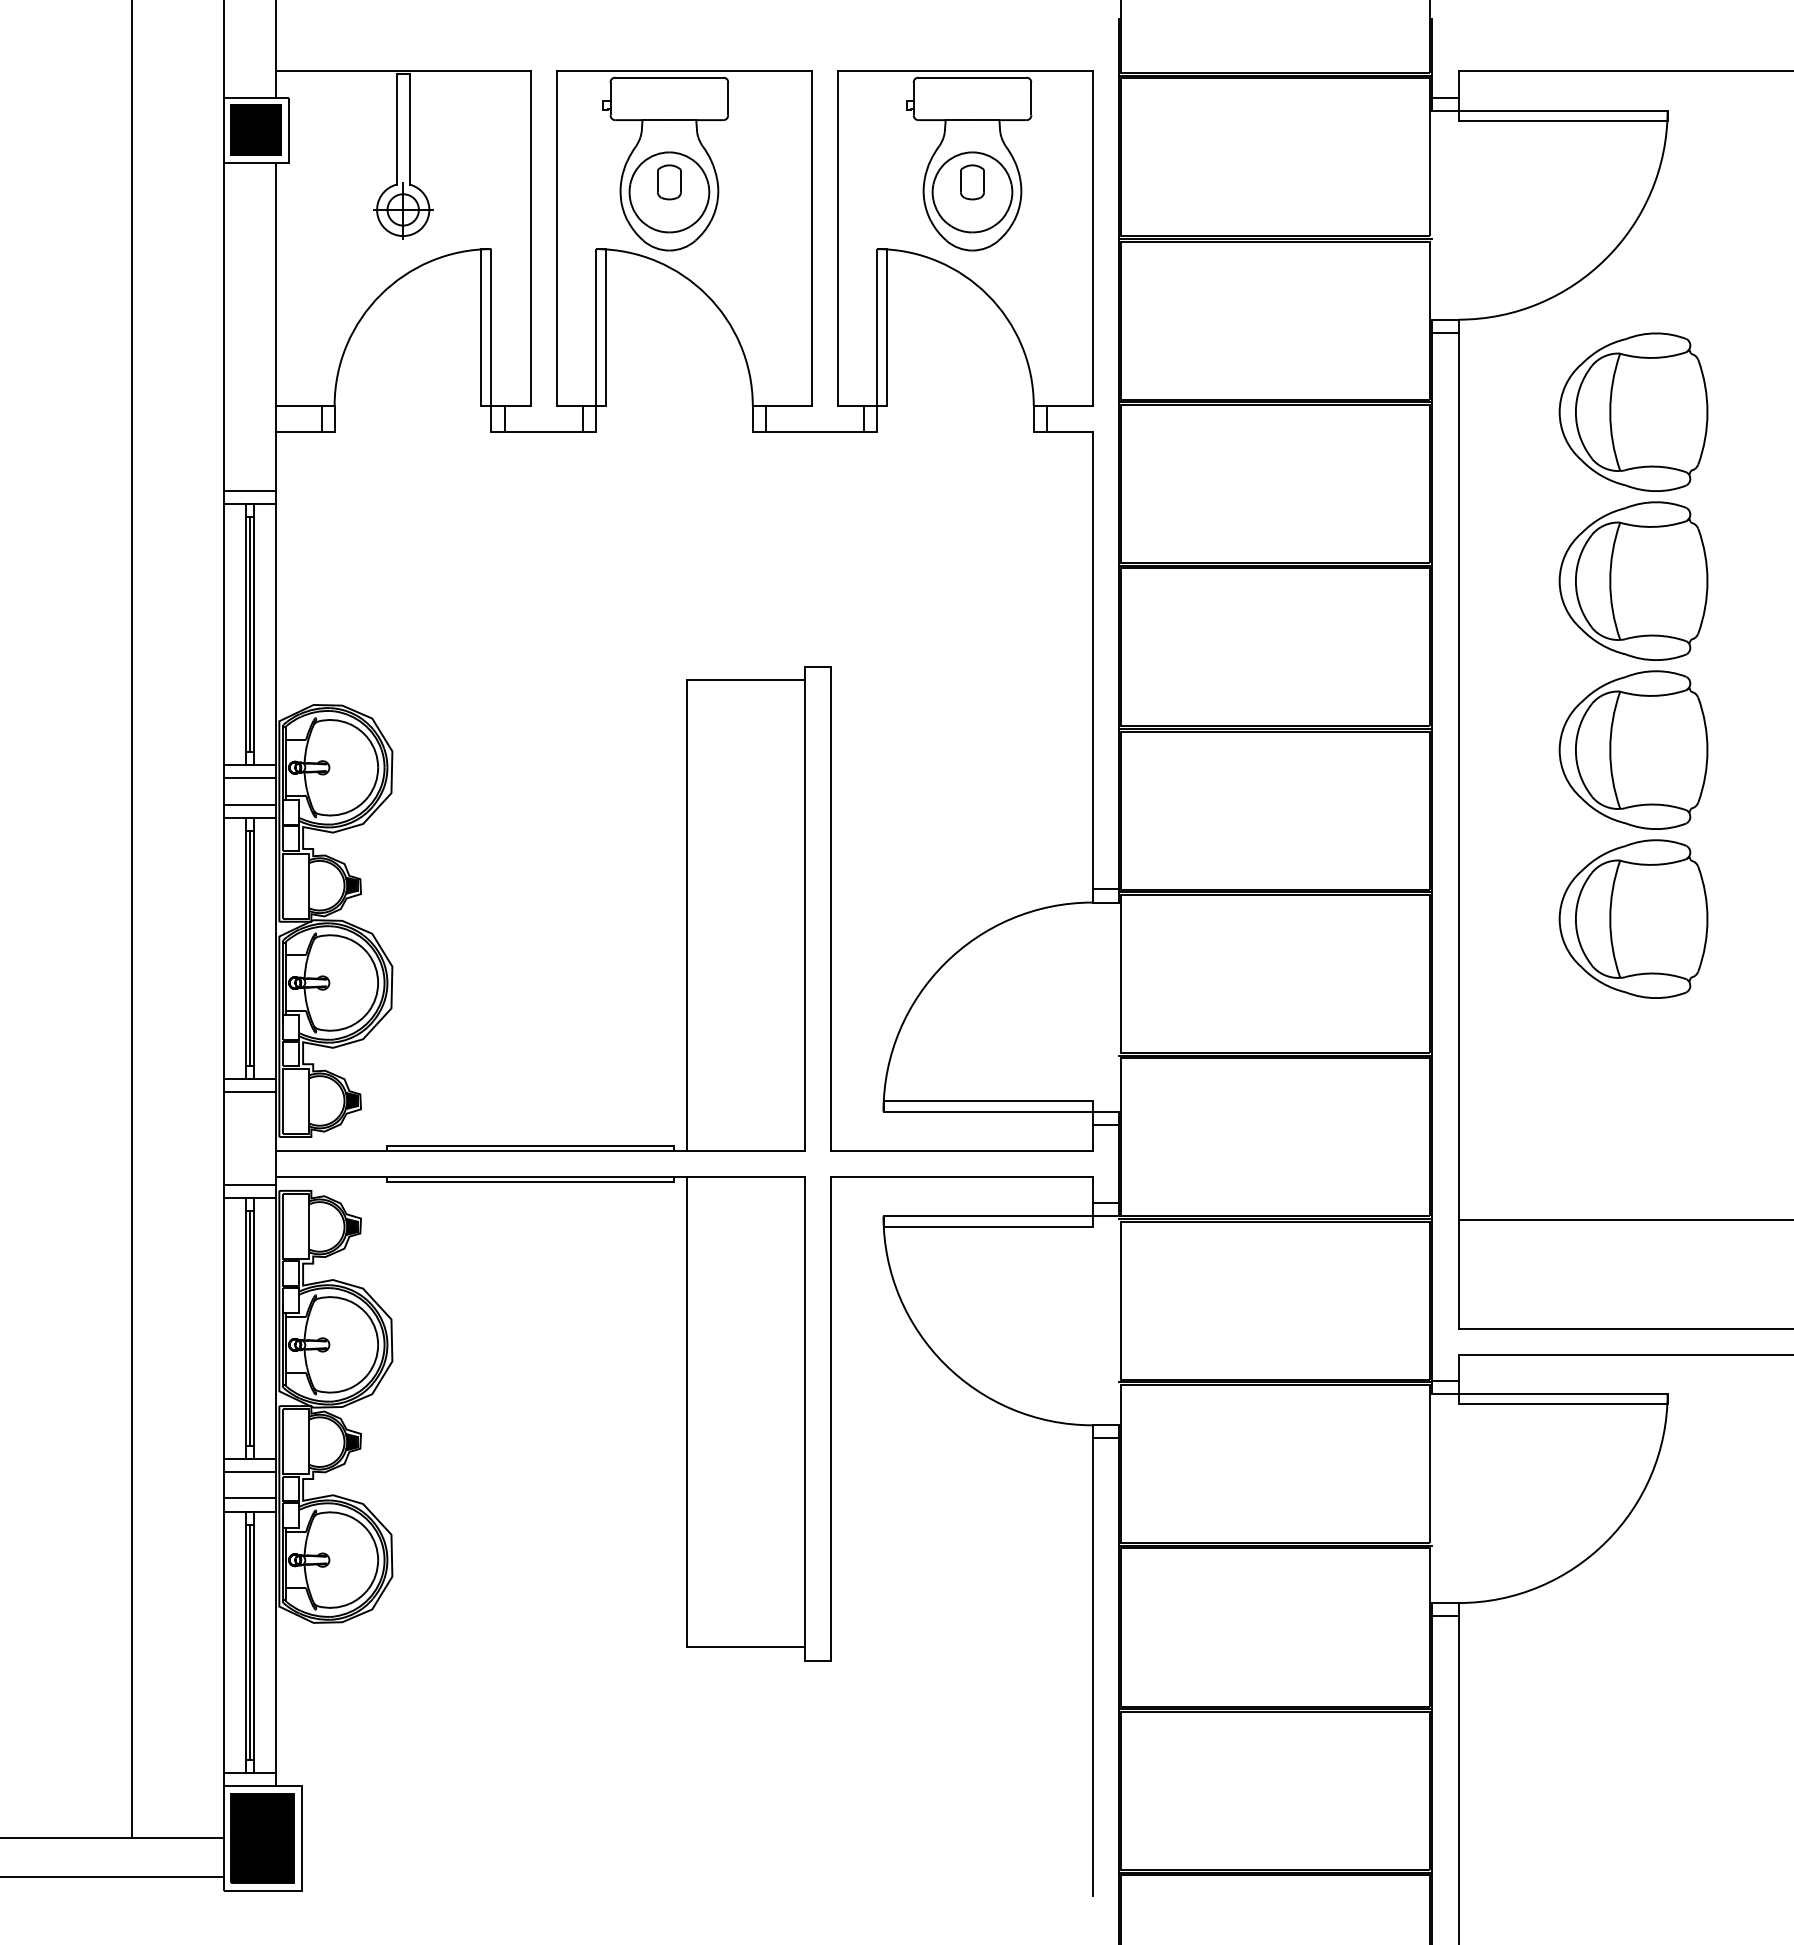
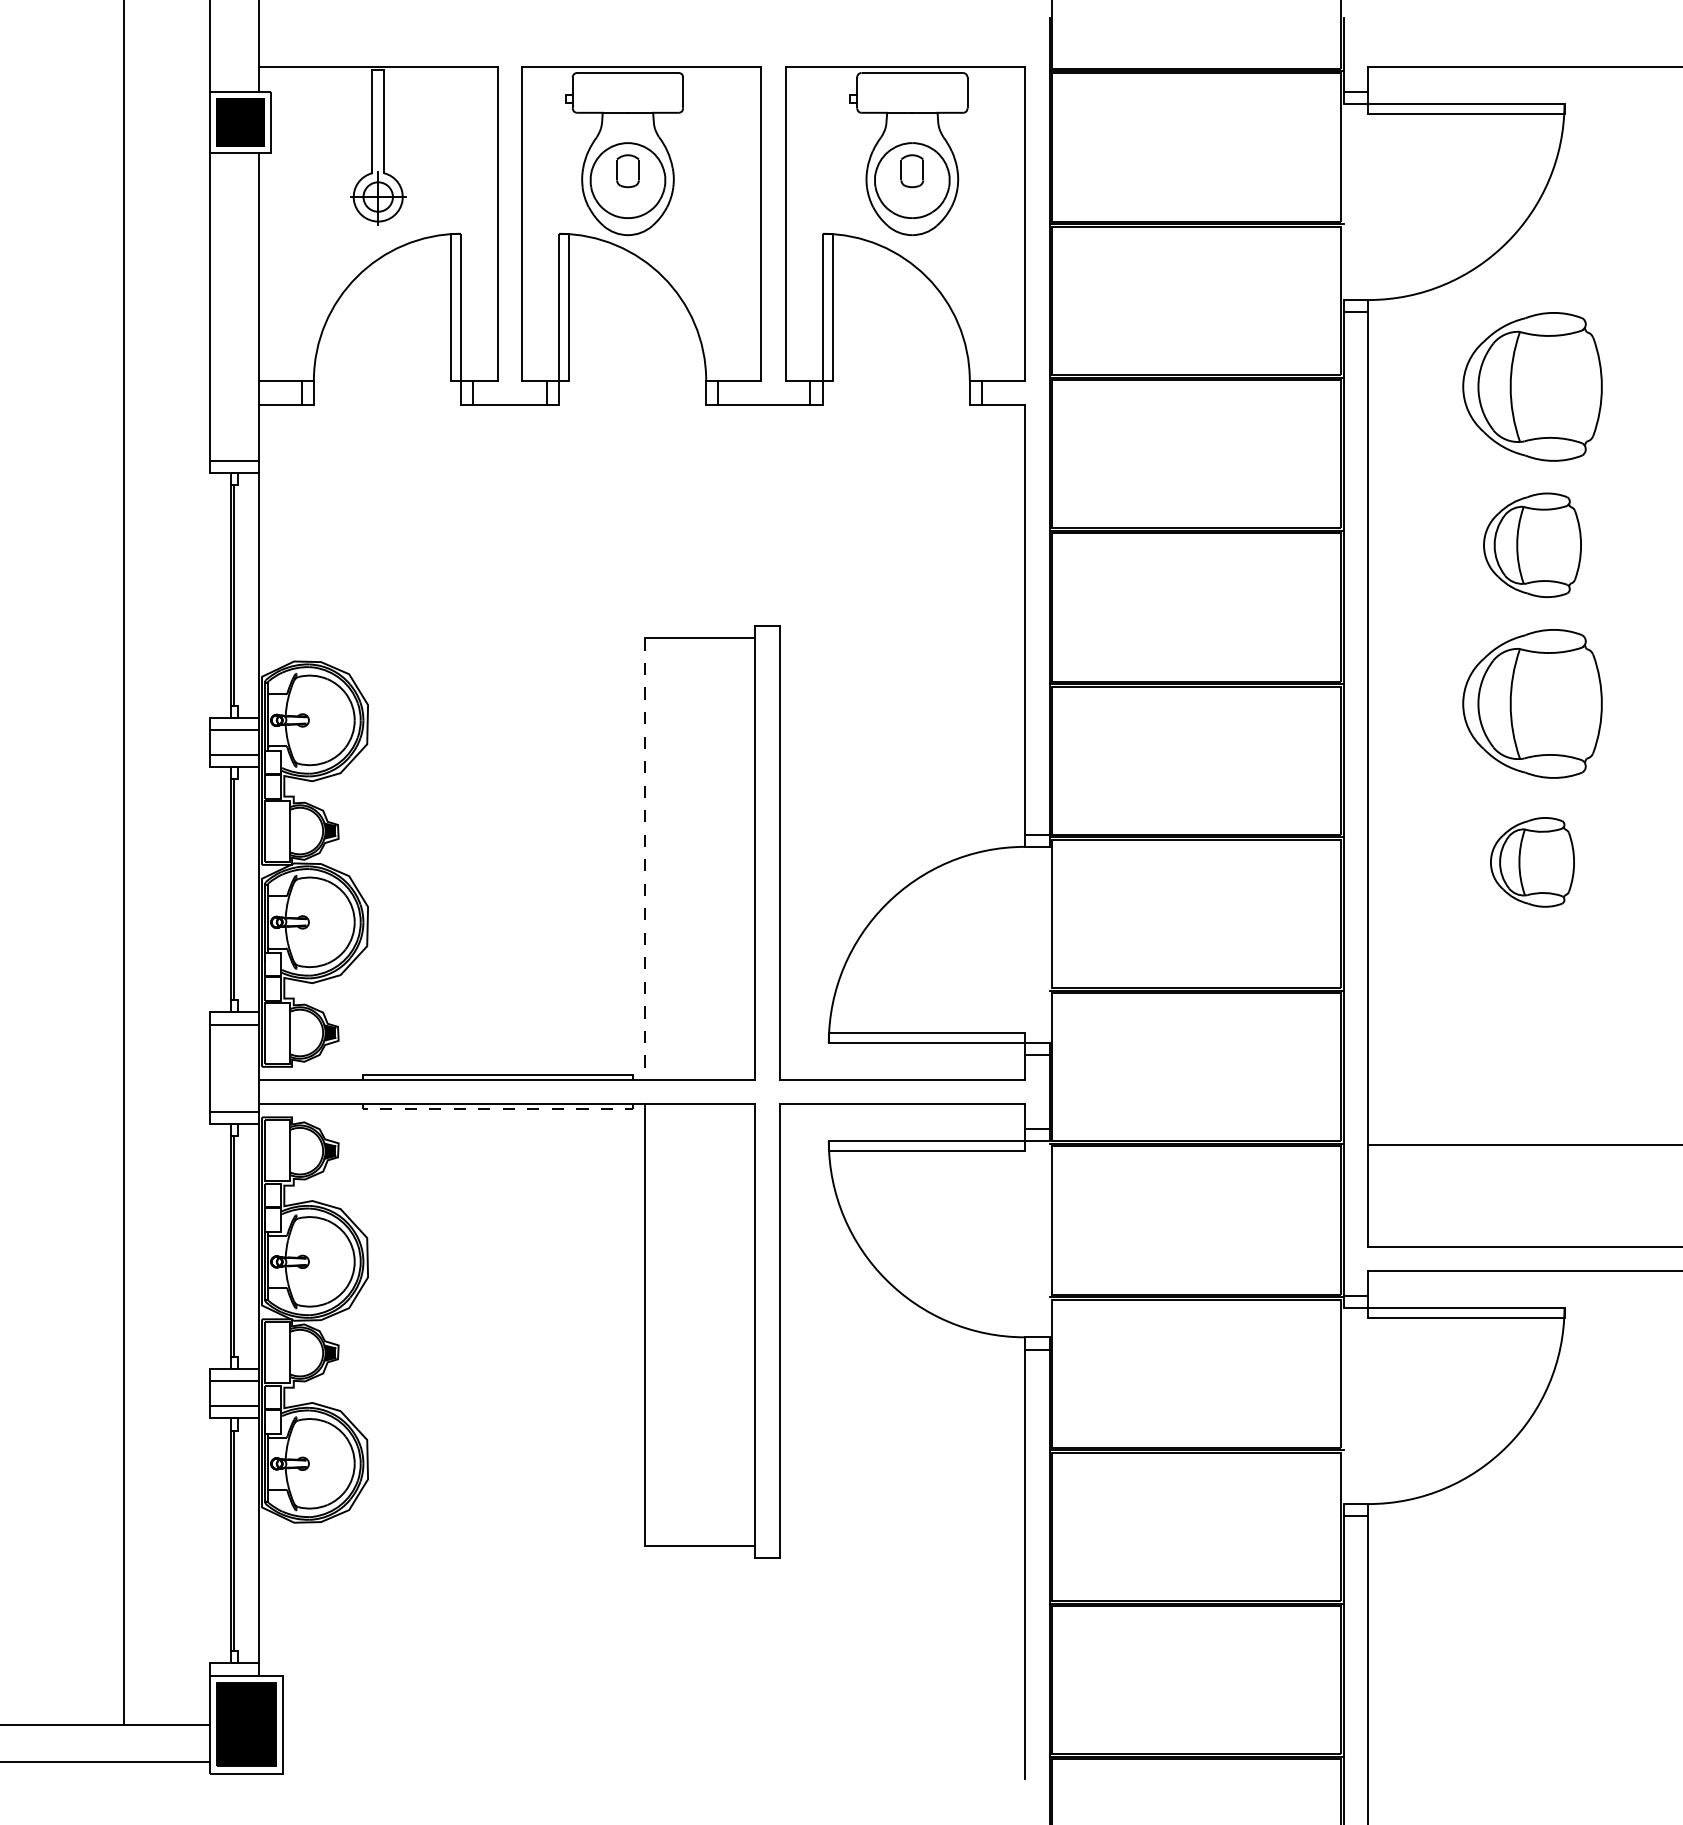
part: (1633, 580) -> (1532, 544), size x0.7
line: (223, 634) -> (209, 595), removed
line: (253, 634) -> (237, 595), removed
line: (687, 916) -> (644, 859), solid -> dashed
part: (1633, 918) -> (1532, 861), size x0.6
line: (223, 947) -> (209, 889), removed
line: (253, 947) -> (237, 889), removed
line: (530, 1182) -> (497, 1109), solid -> dashed
line: (223, 1328) -> (209, 1246), removed
line: (253, 1328) -> (237, 1246), removed
line: (223, 1641) -> (209, 1540), removed
line: (253, 1641) -> (237, 1540), removed

